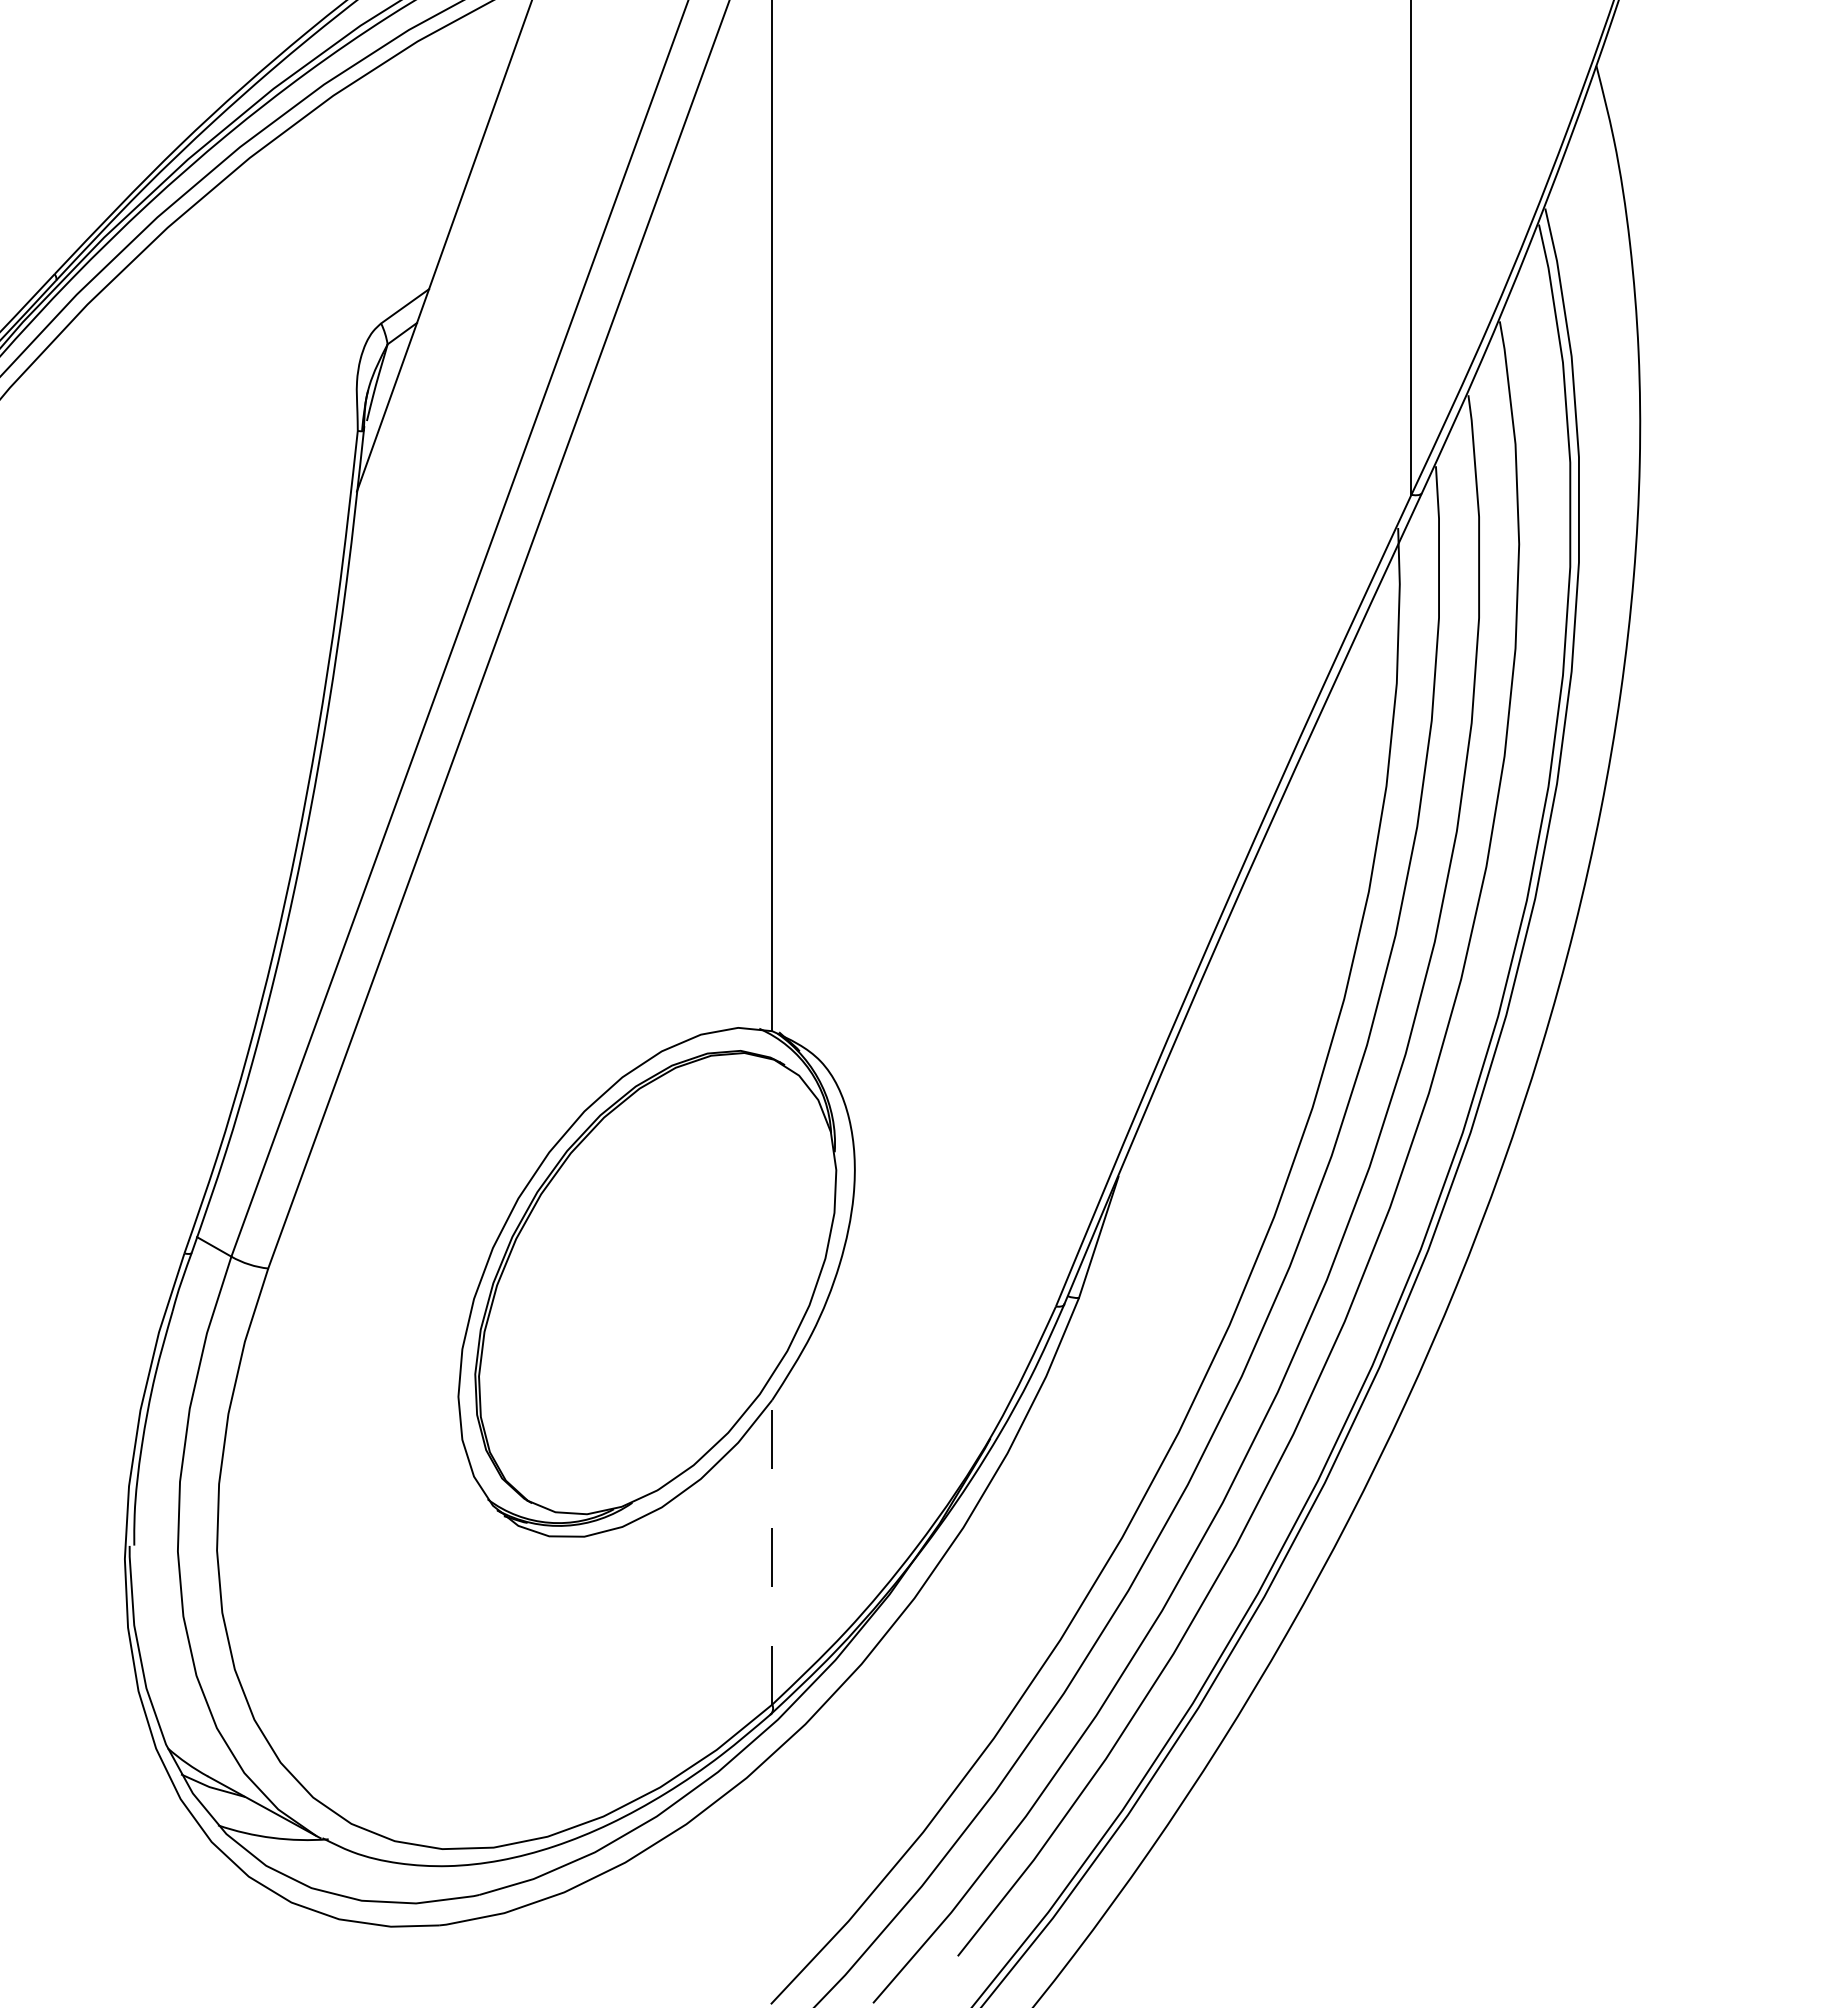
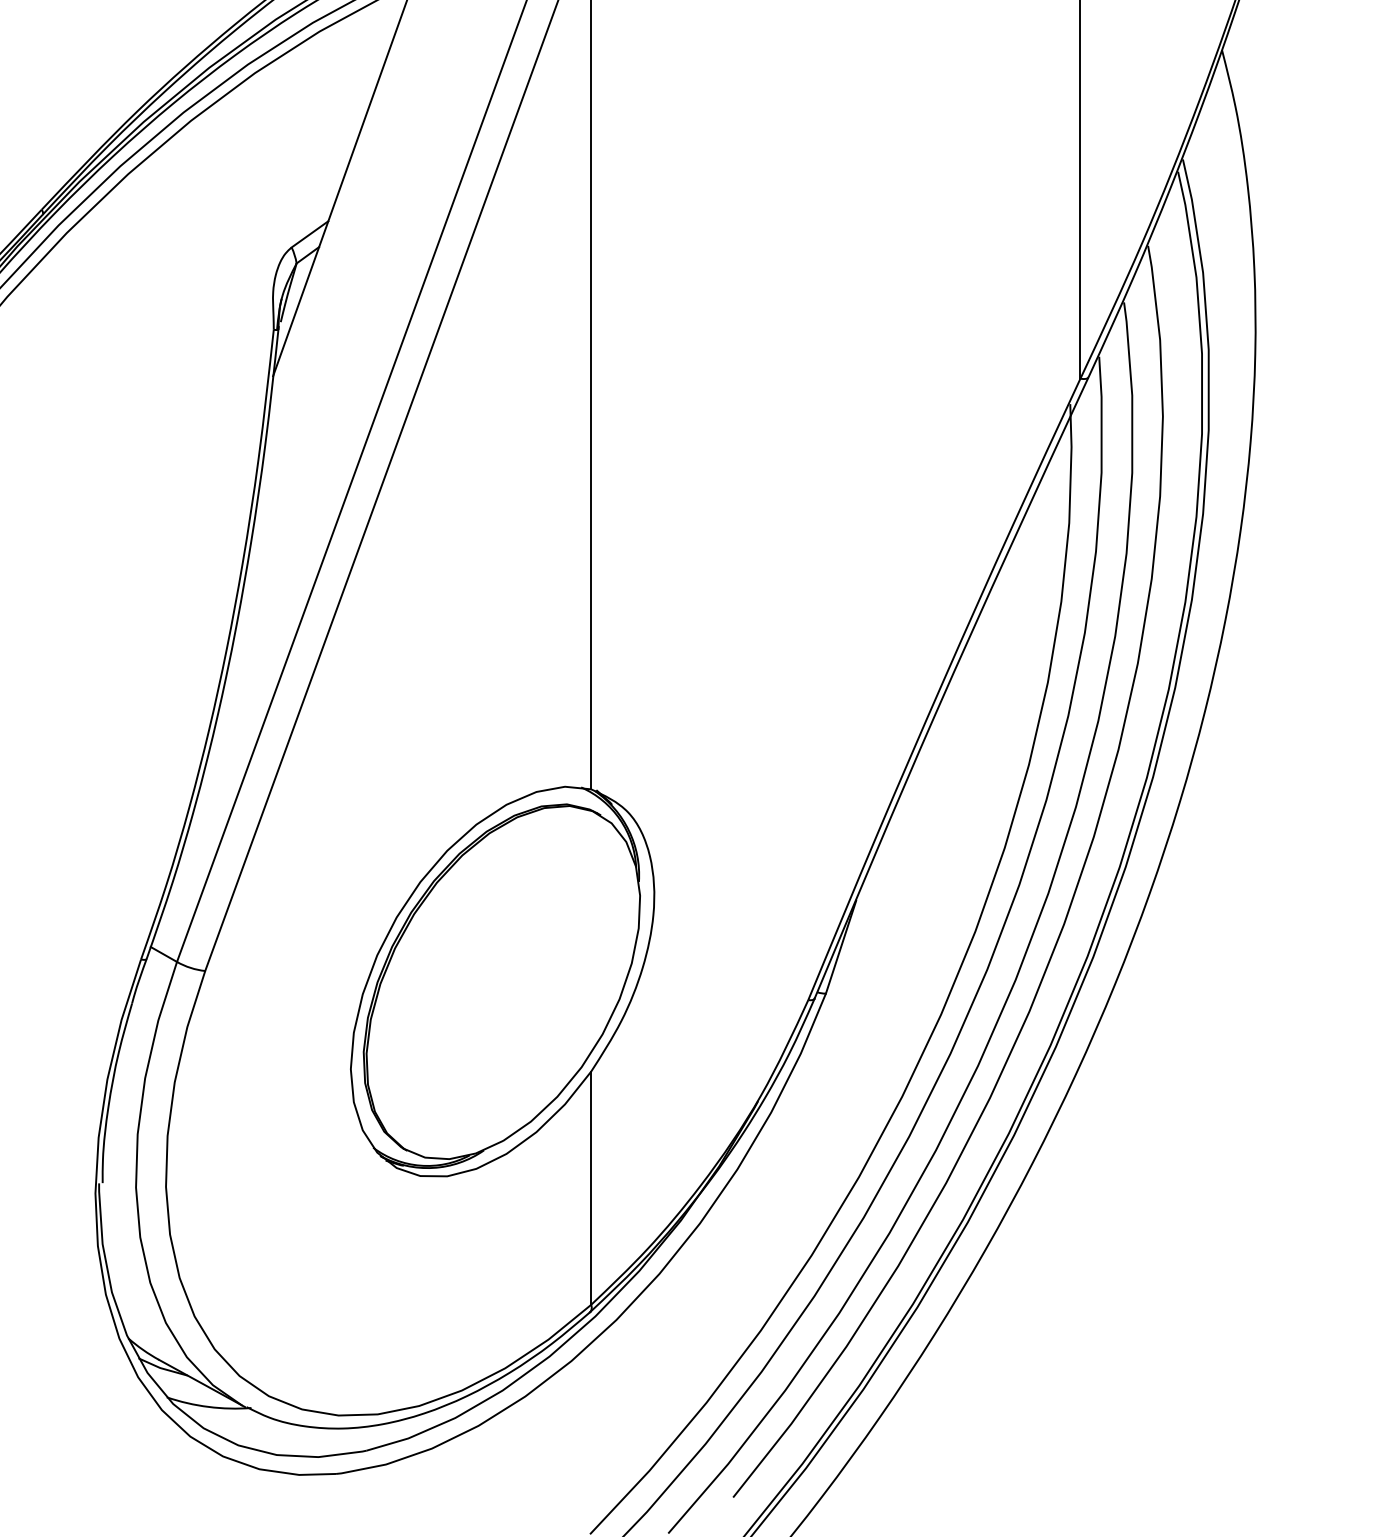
line: (772, 1551) -> (591, 1187), dashed -> solid

